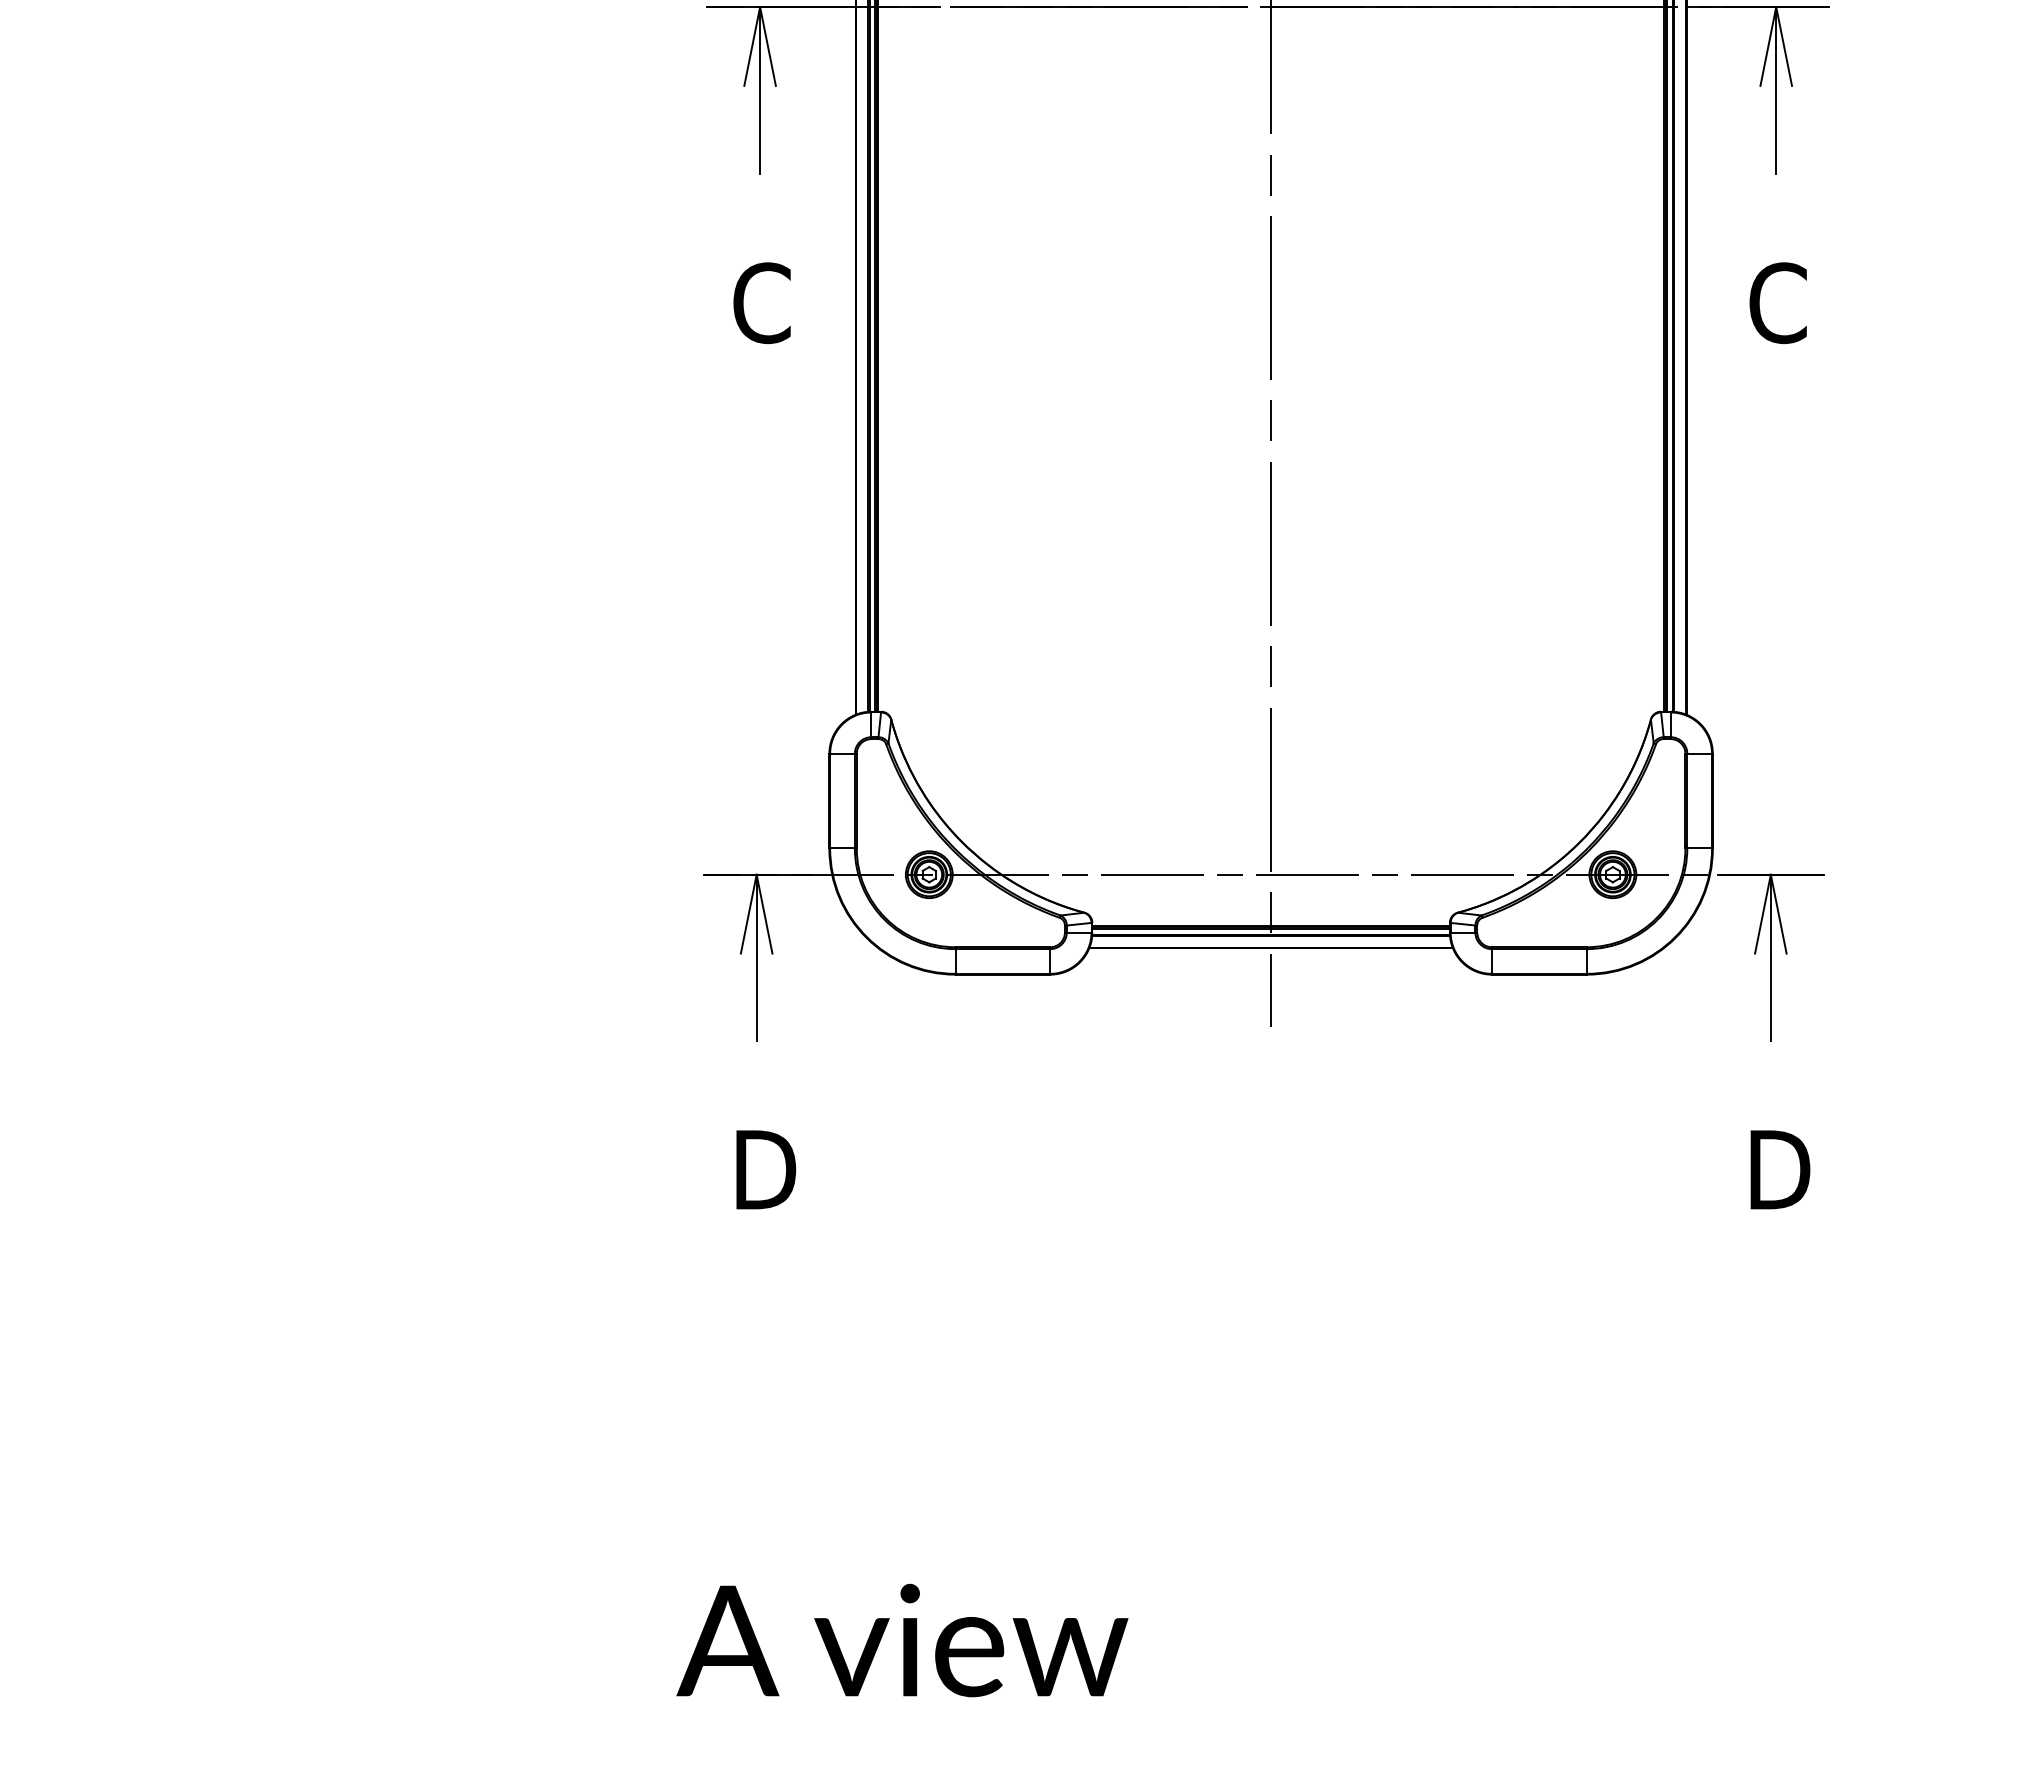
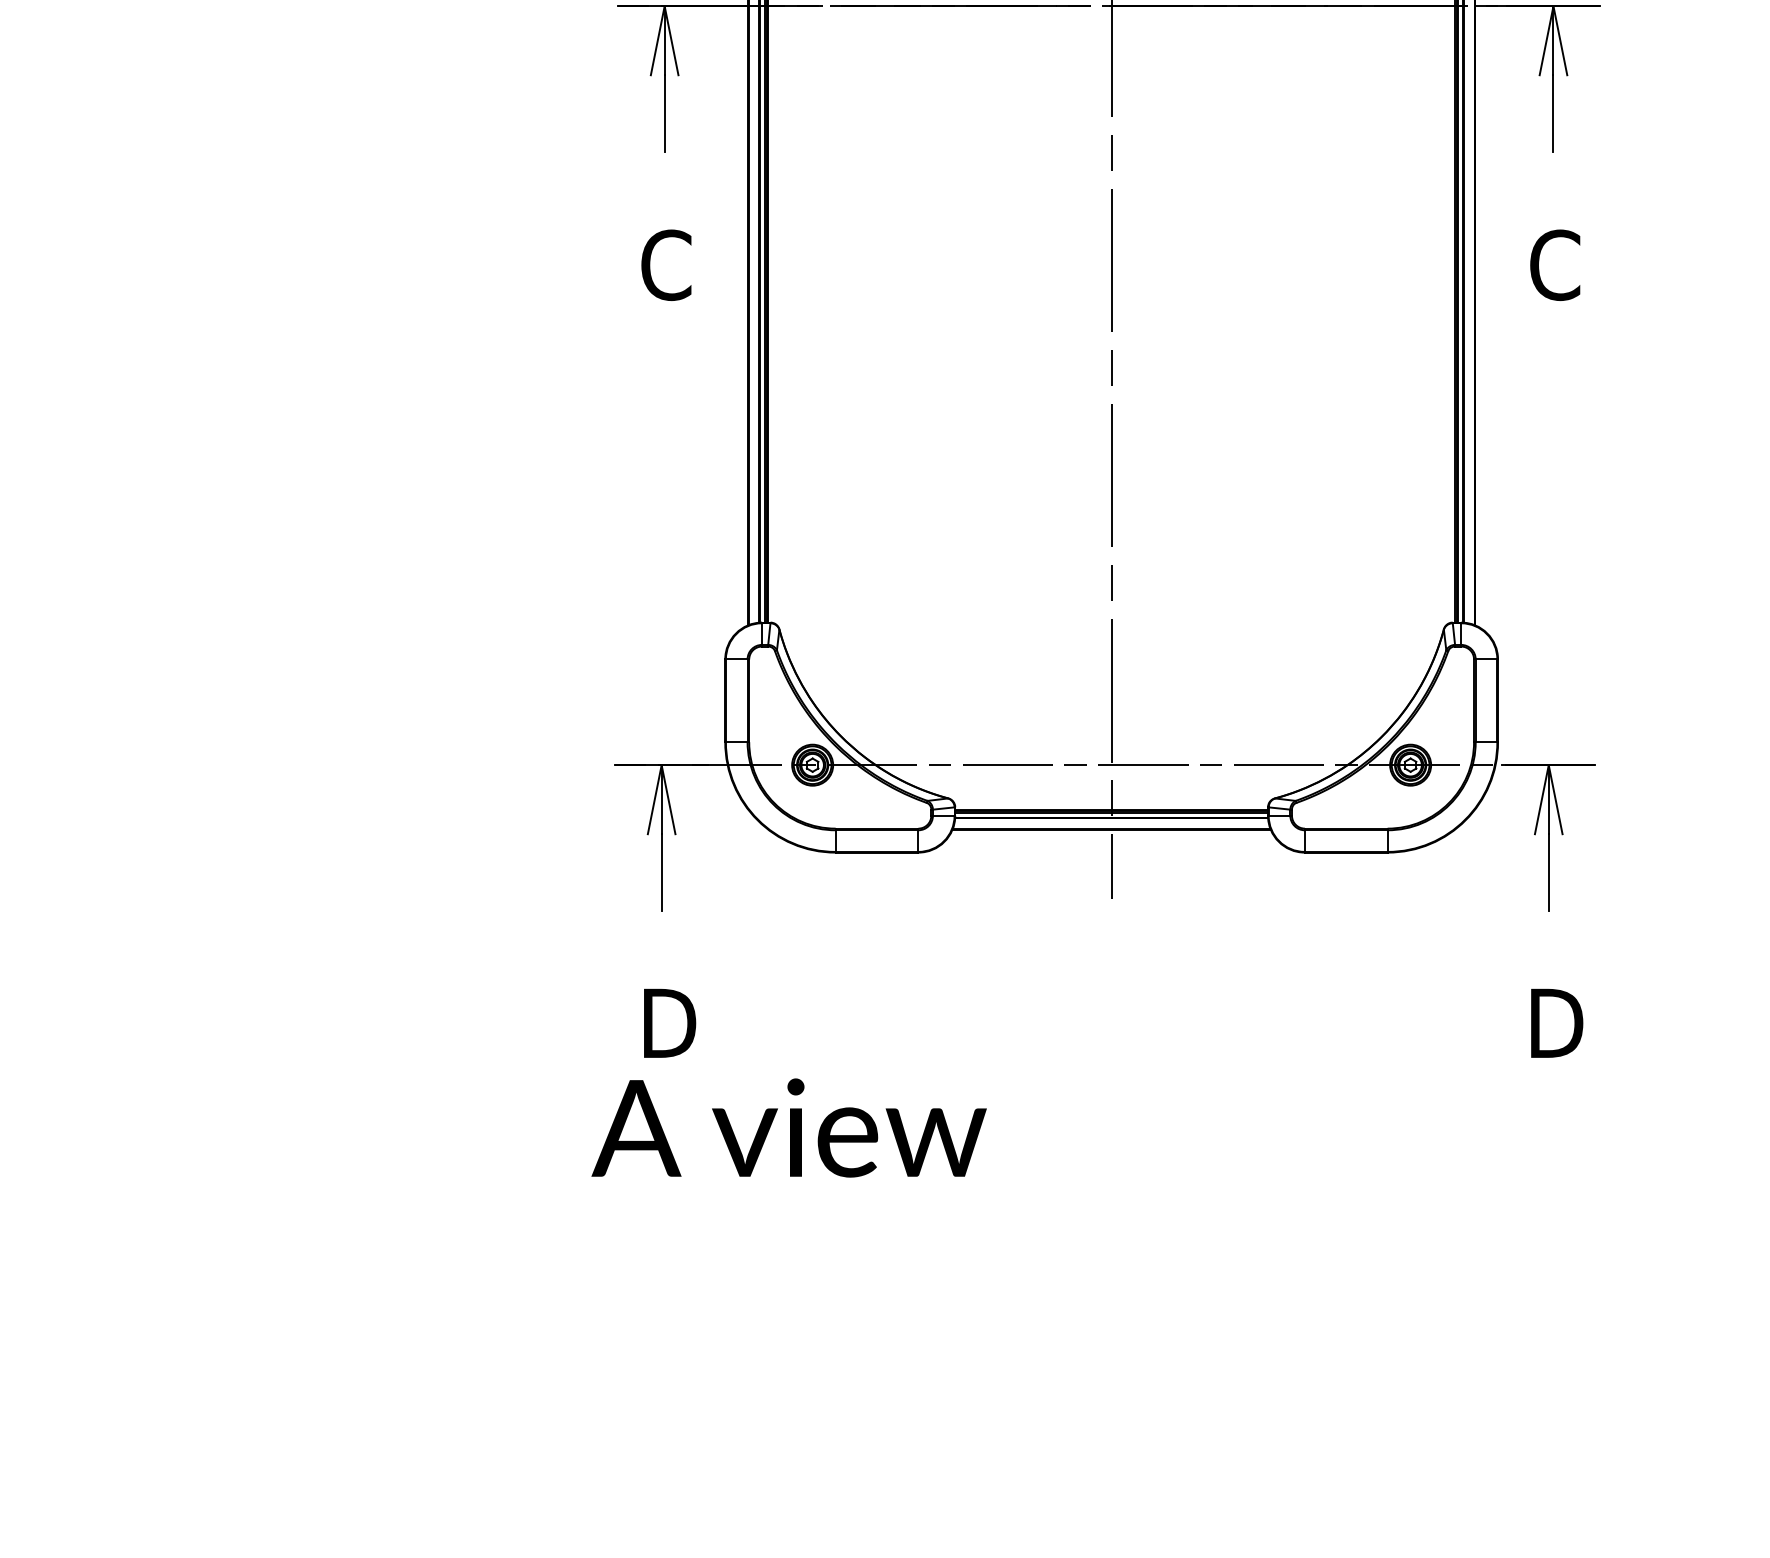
text: (902, 1640) -> (789, 1128), moved

